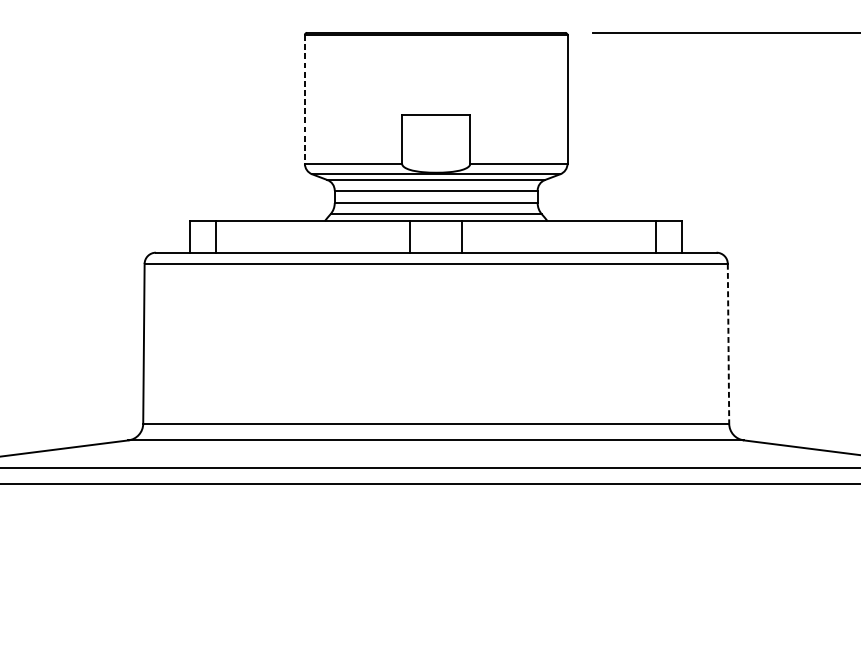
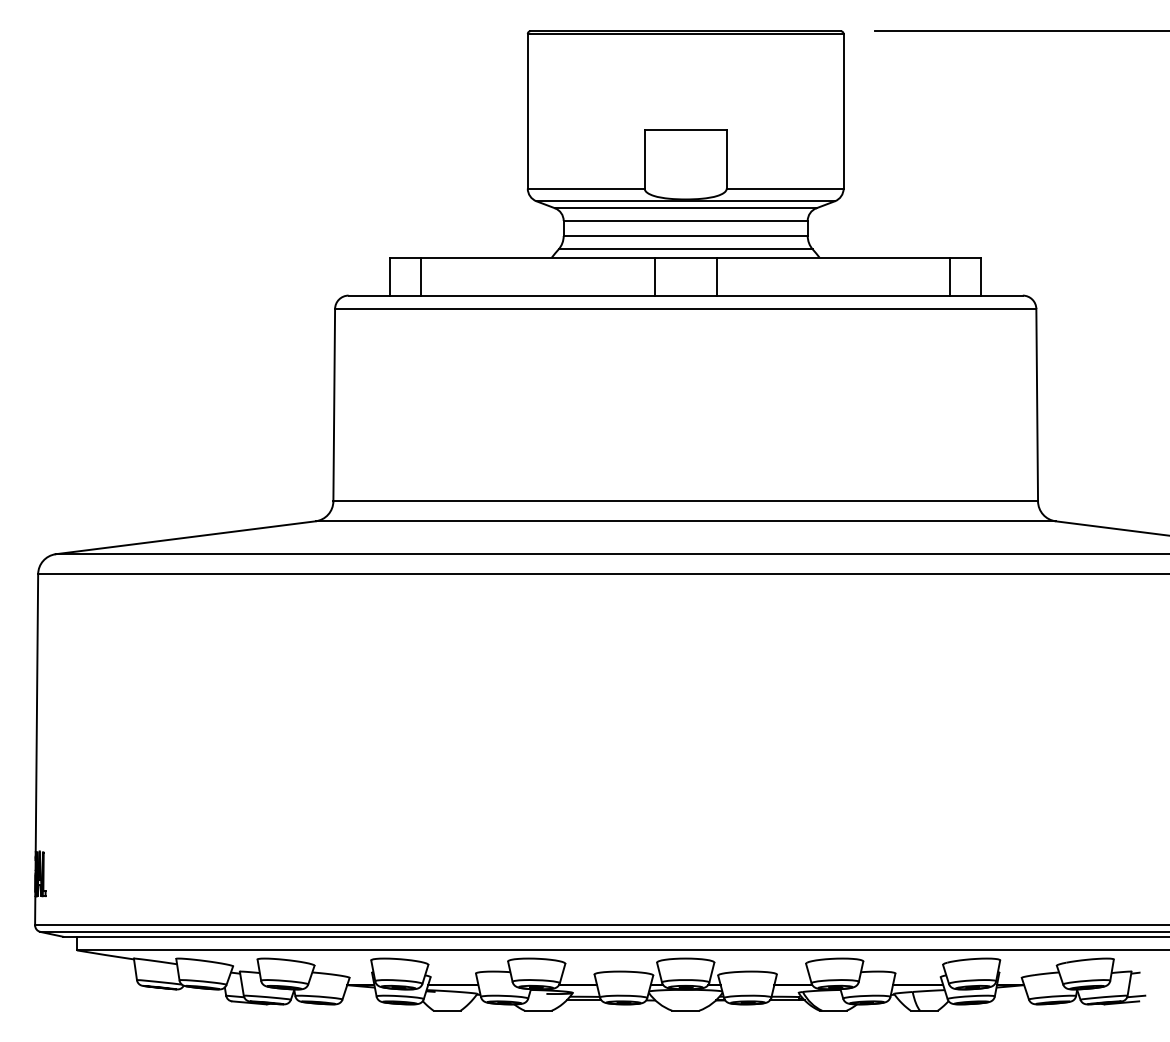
line: (304, 99) -> (527, 111), dashed -> solid
line: (728, 344) -> (1037, 405), dashed -> solid

